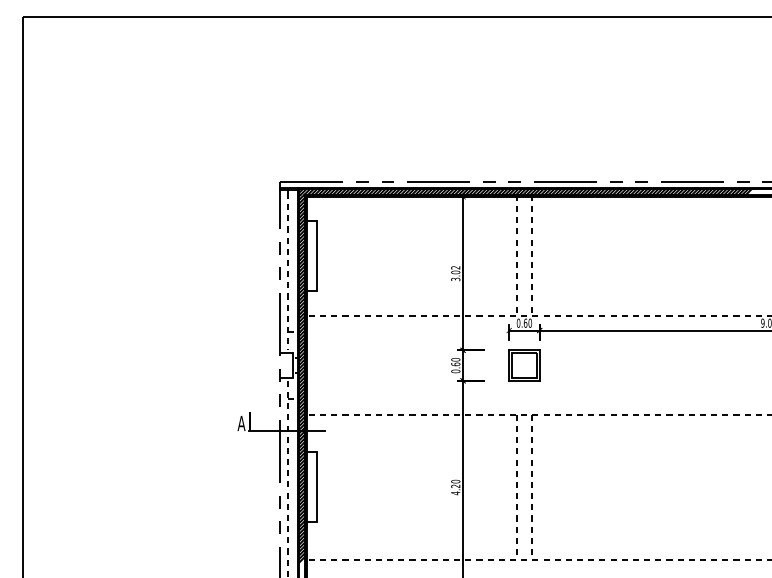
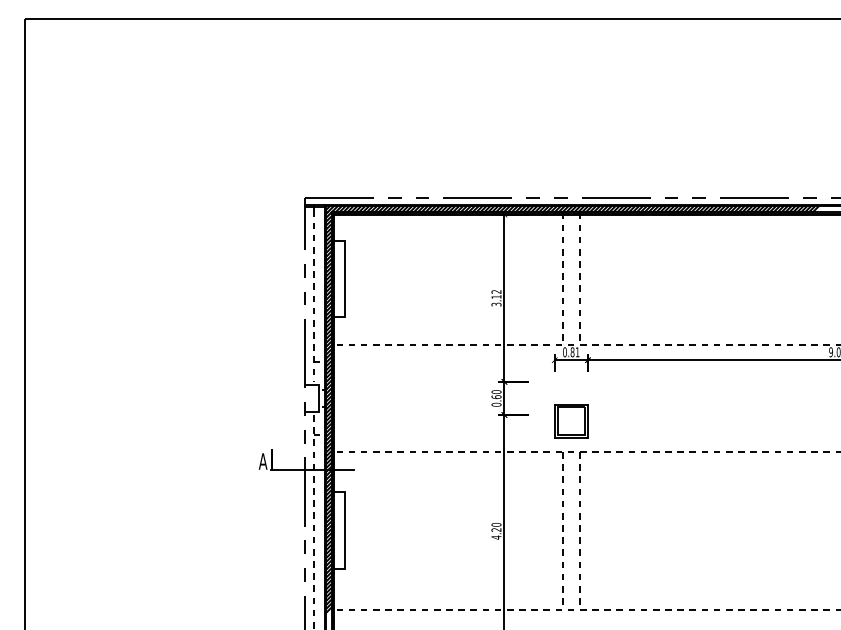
text: (455, 272) -> (496, 297), 3.02 -> 3.12
text: (527, 322) -> (574, 351), 0.60 -> 0.81
part: (524, 365) -> (571, 421), moved

